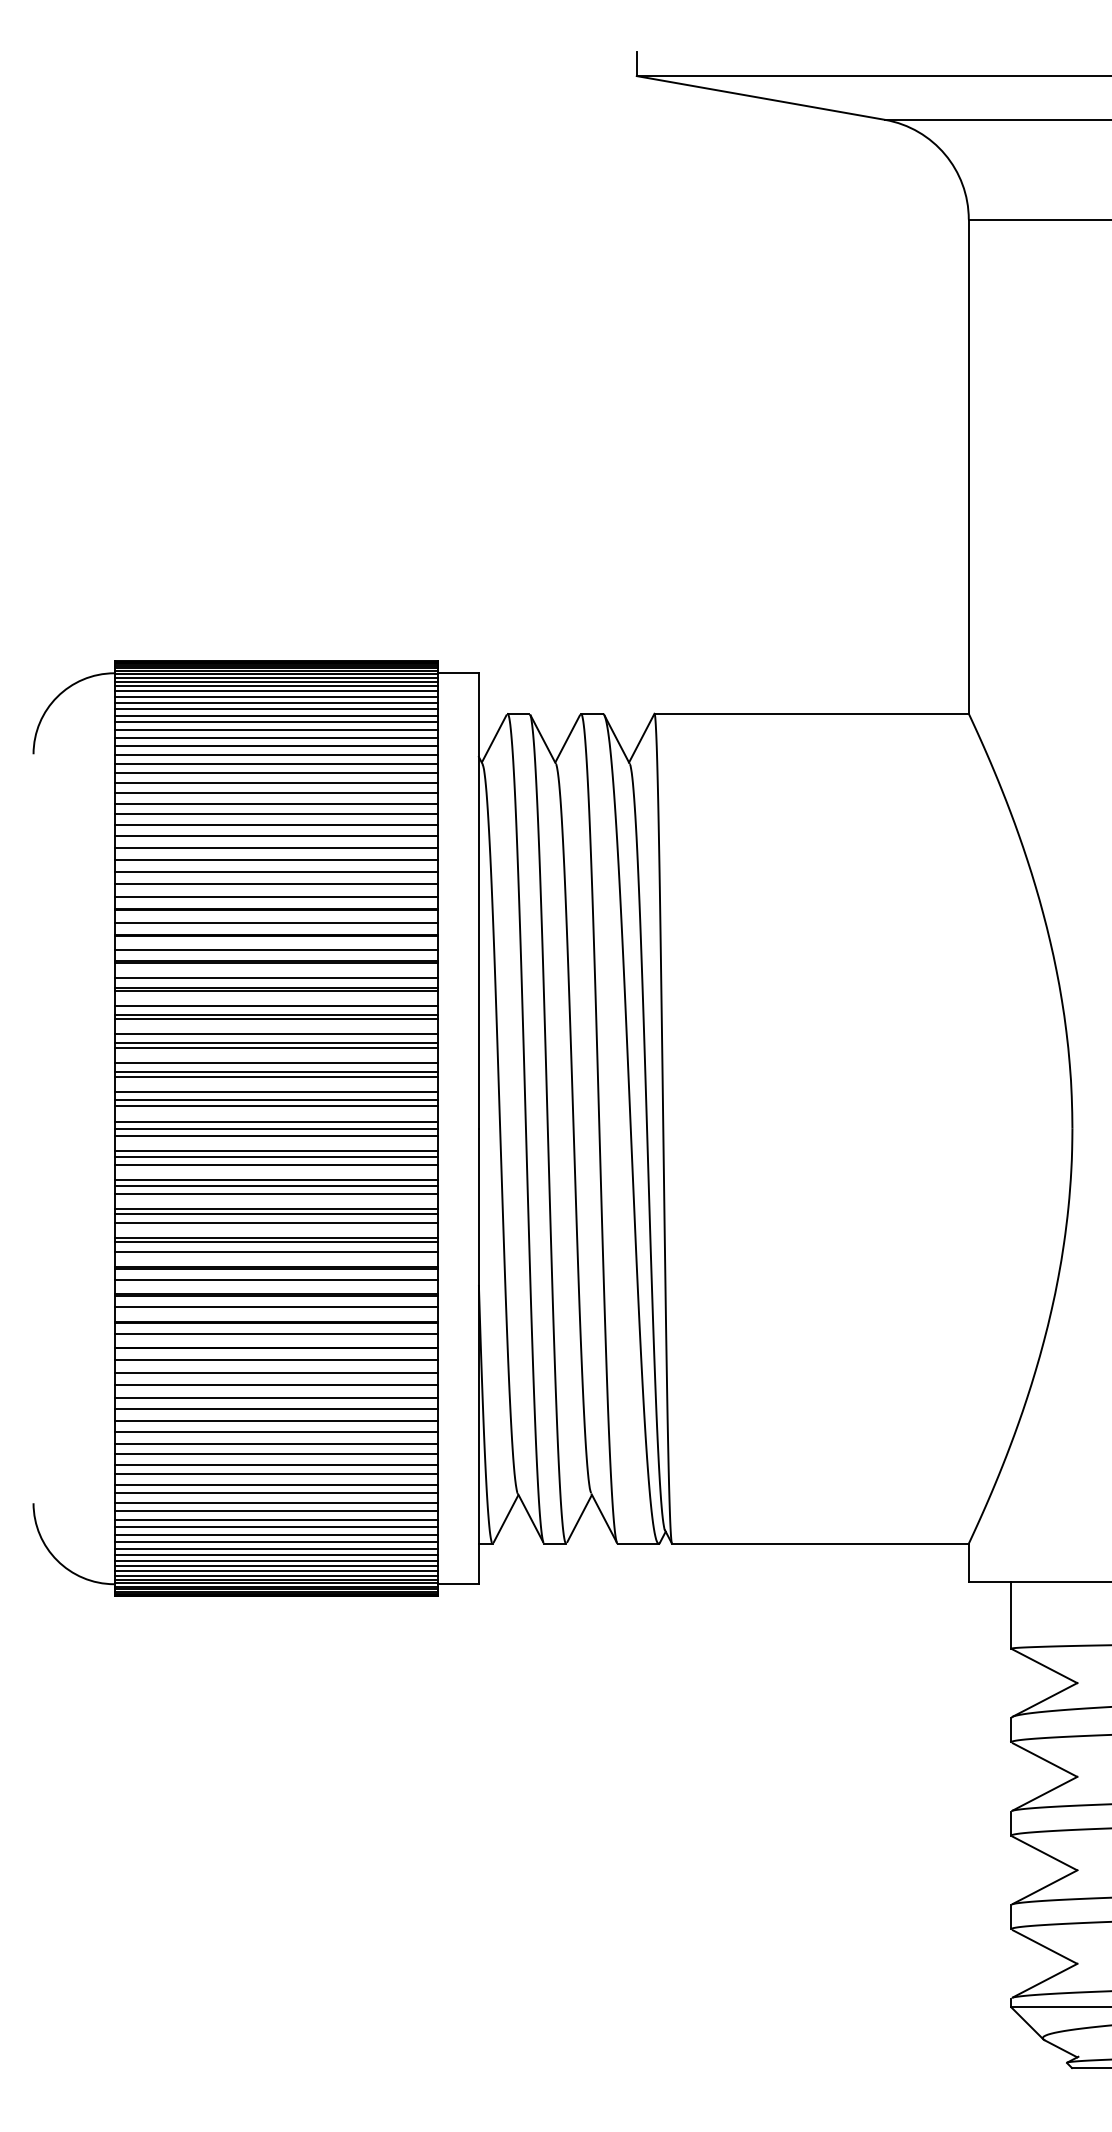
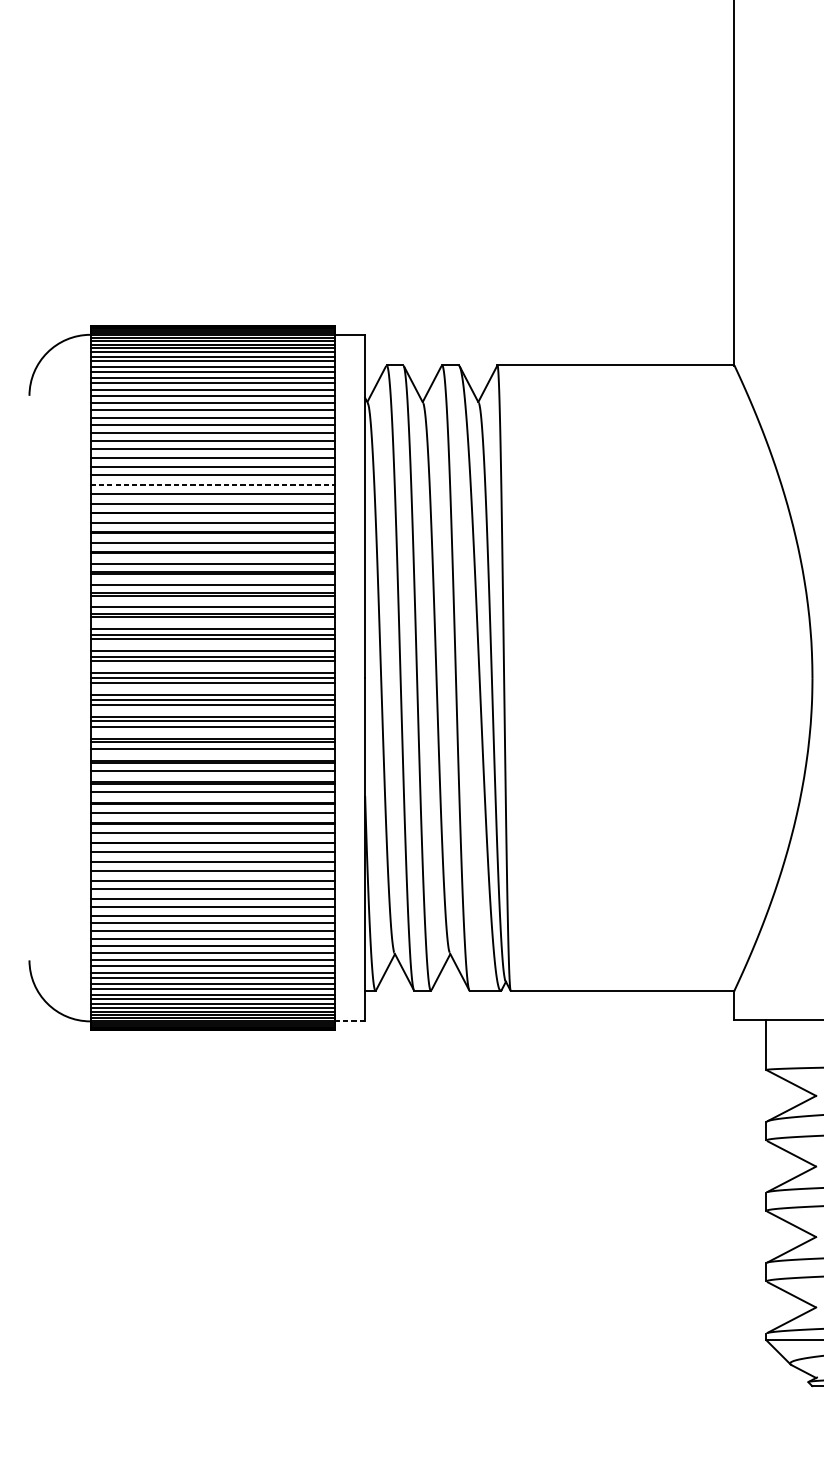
line: (276, 872) -> (212, 484), solid -> dashed
line: (459, 1584) -> (350, 1021), solid -> dashed

